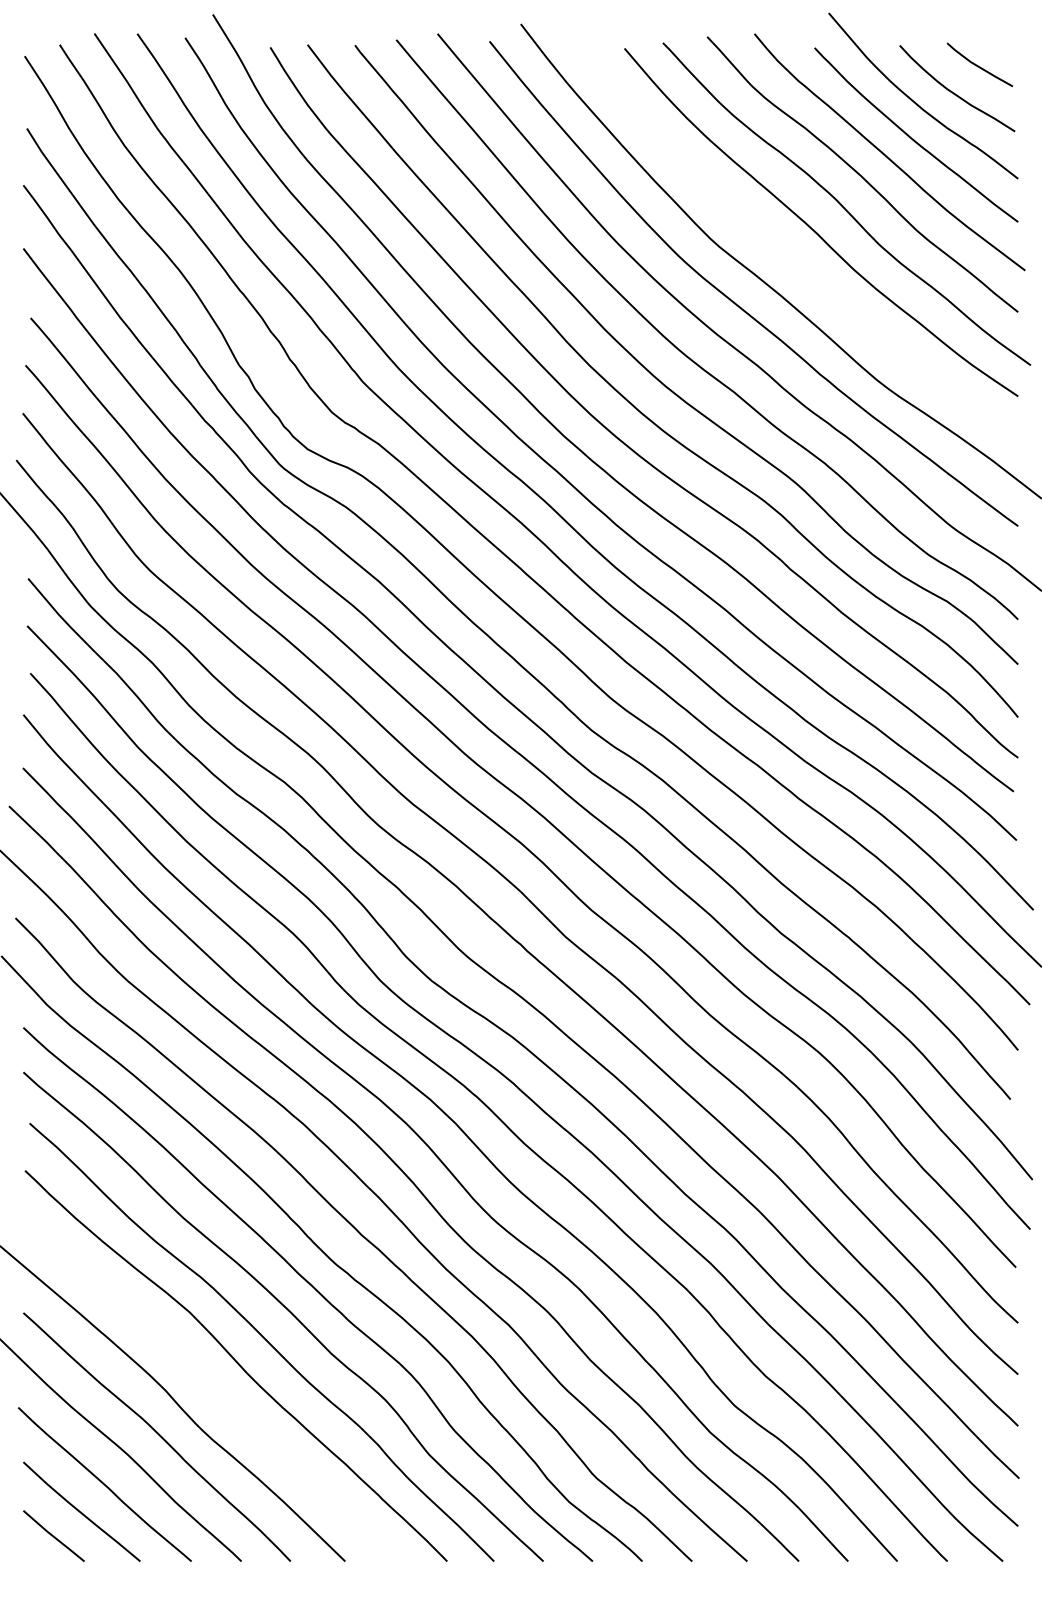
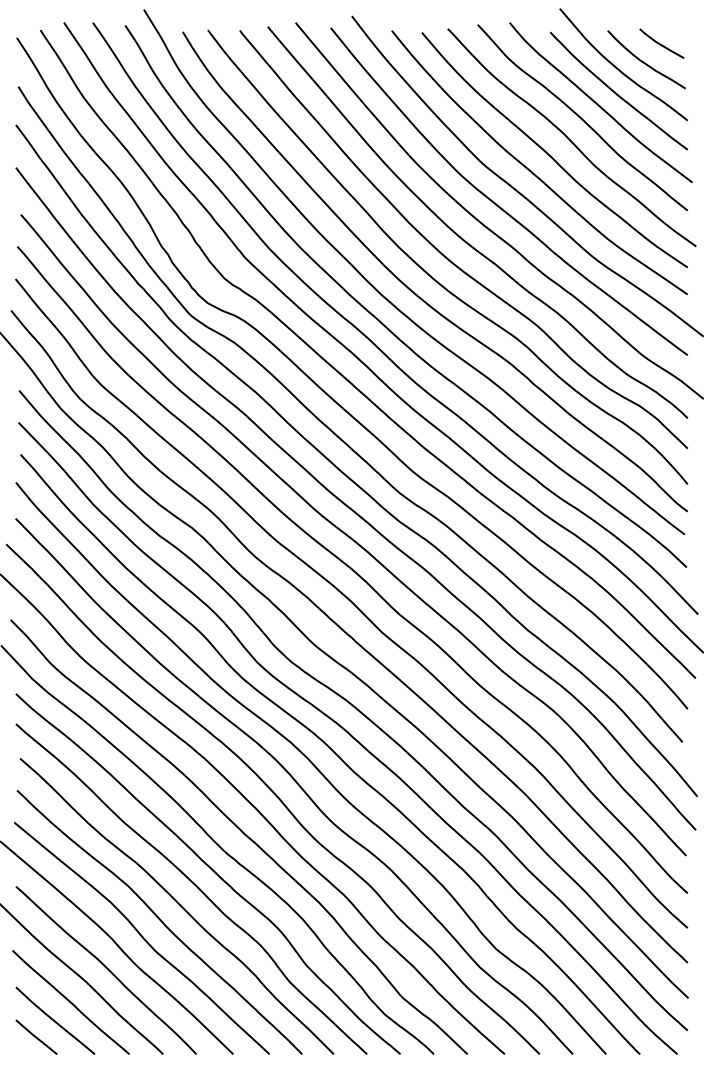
curve: (786, 252) -> (531, 170), added
curve: (209, 1388) -> (141, 937), added

